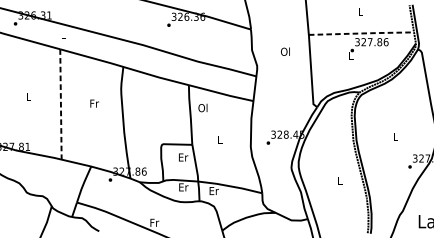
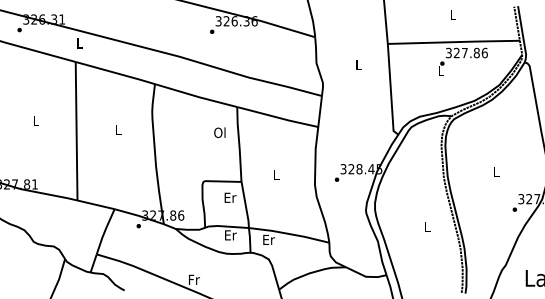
line: (361, 33) -> (454, 42), dashed -> solid
text: (285, 51) -> (358, 64), Ol -> L
text: (94, 103) -> (118, 130), Fr -> L
line: (60, 104) -> (76, 131), dashed -> solid
text: (202, 107) -> (219, 132), moved

